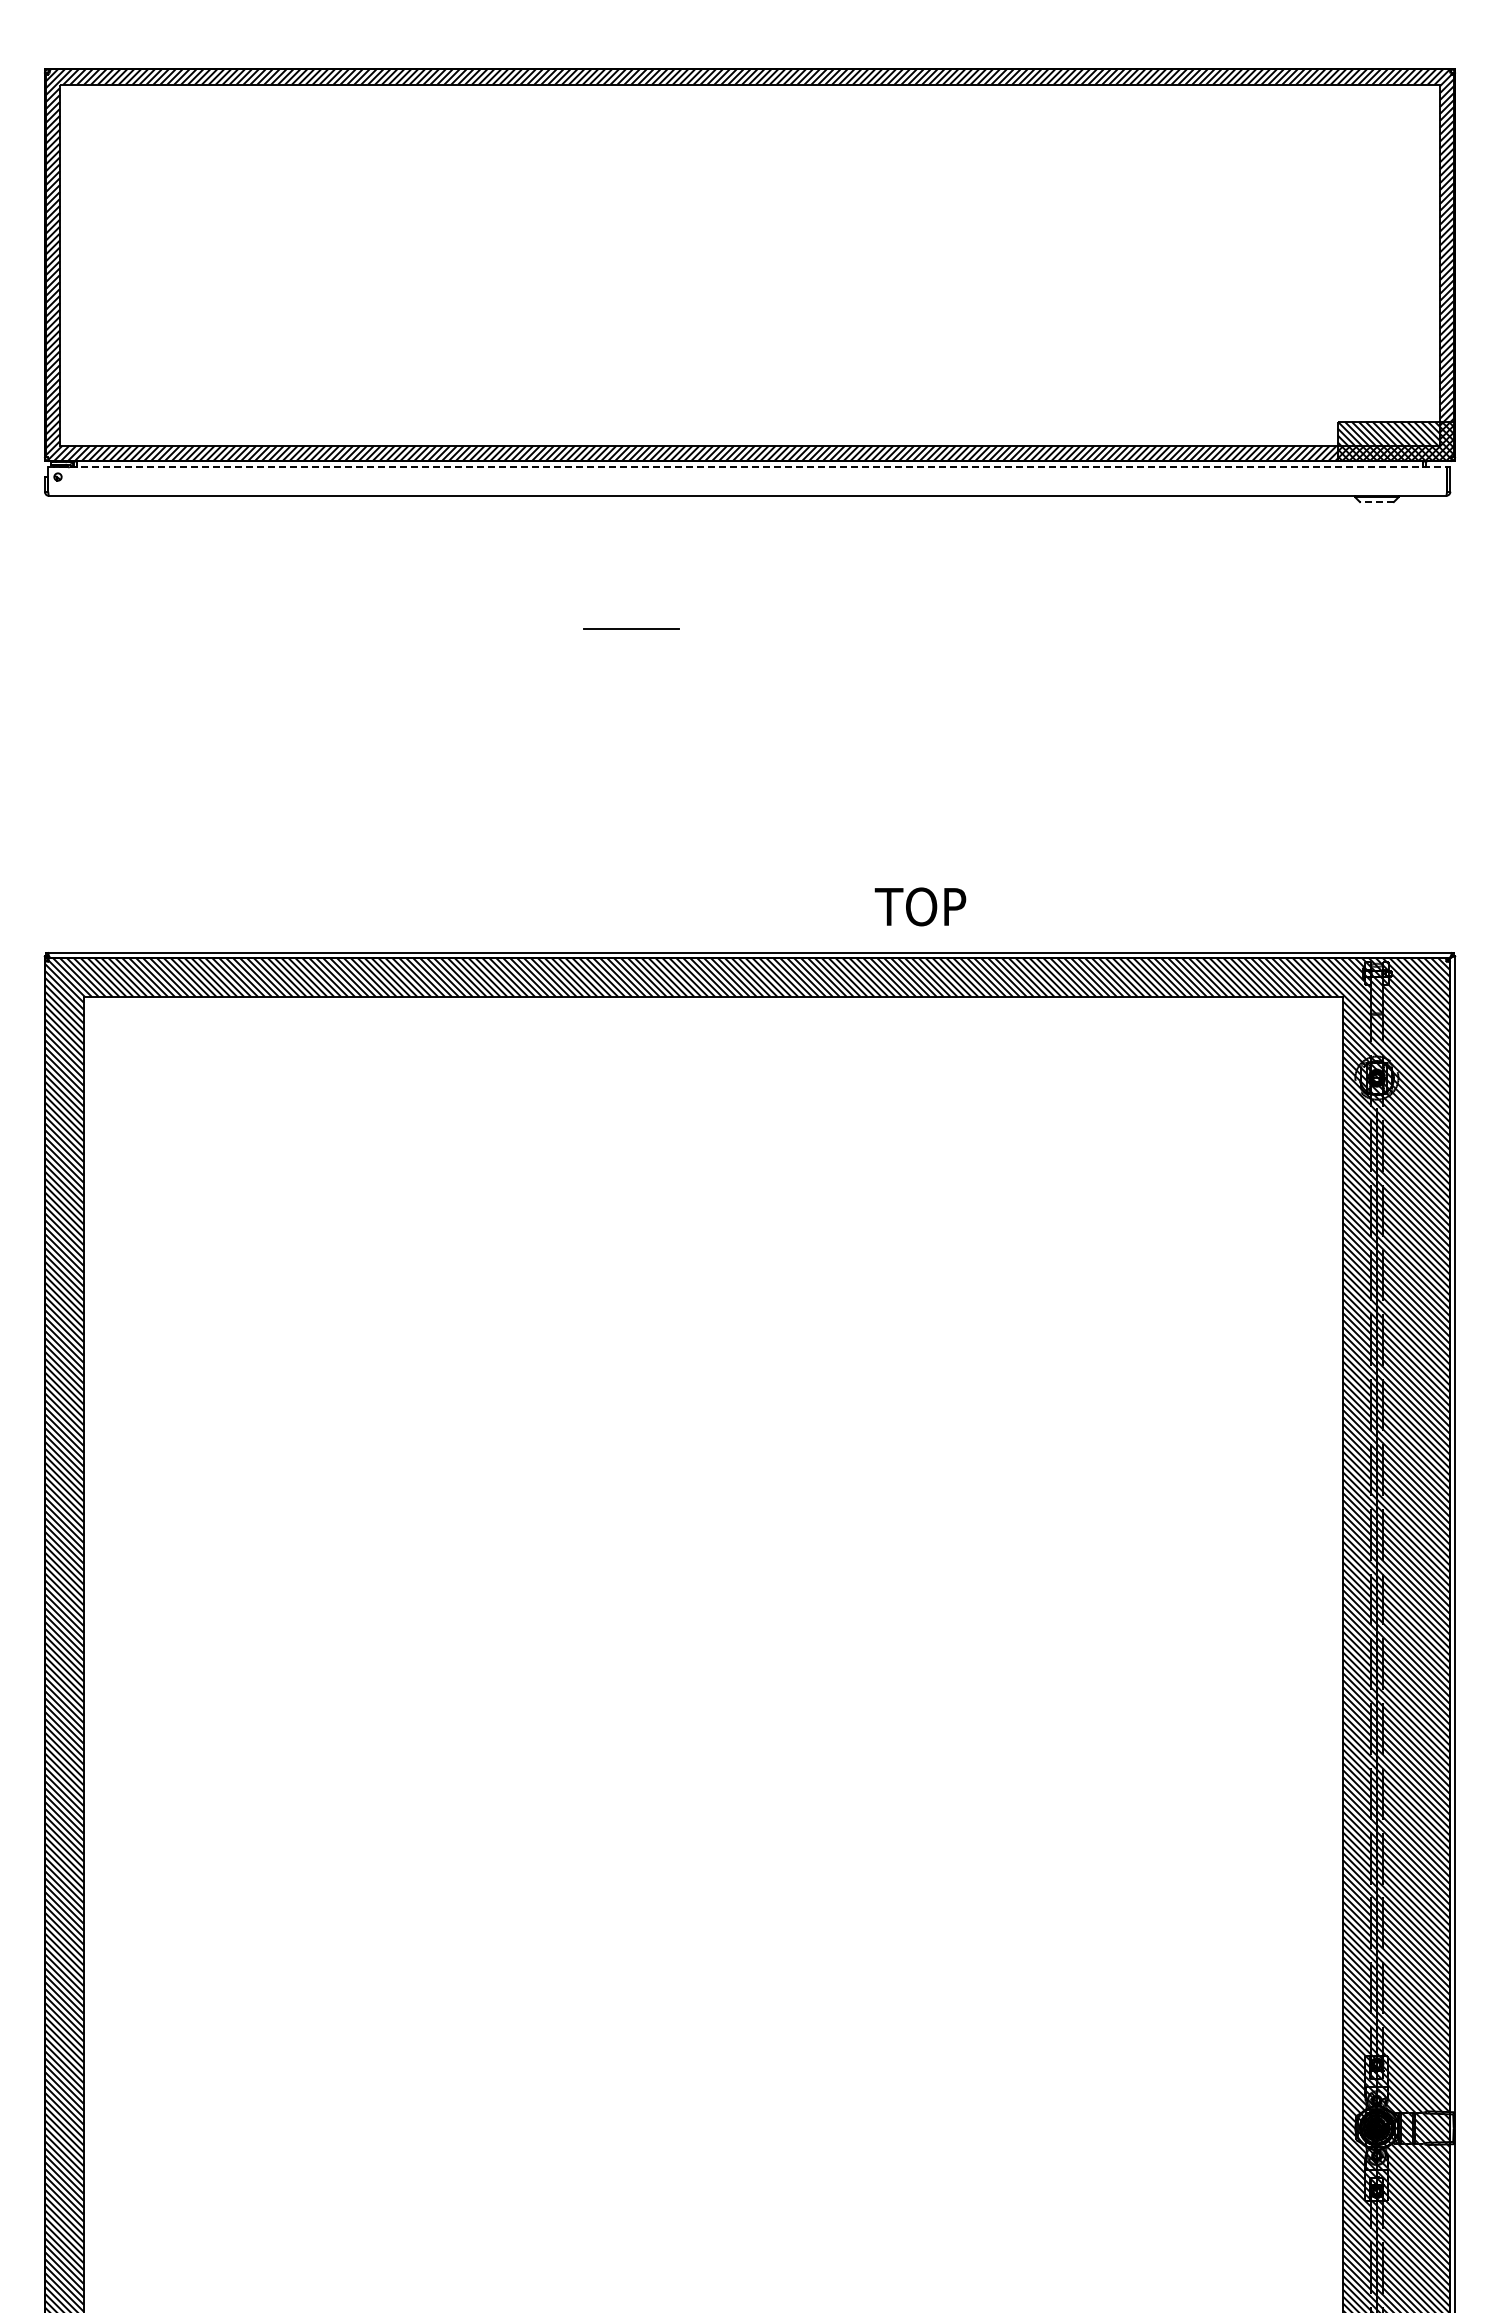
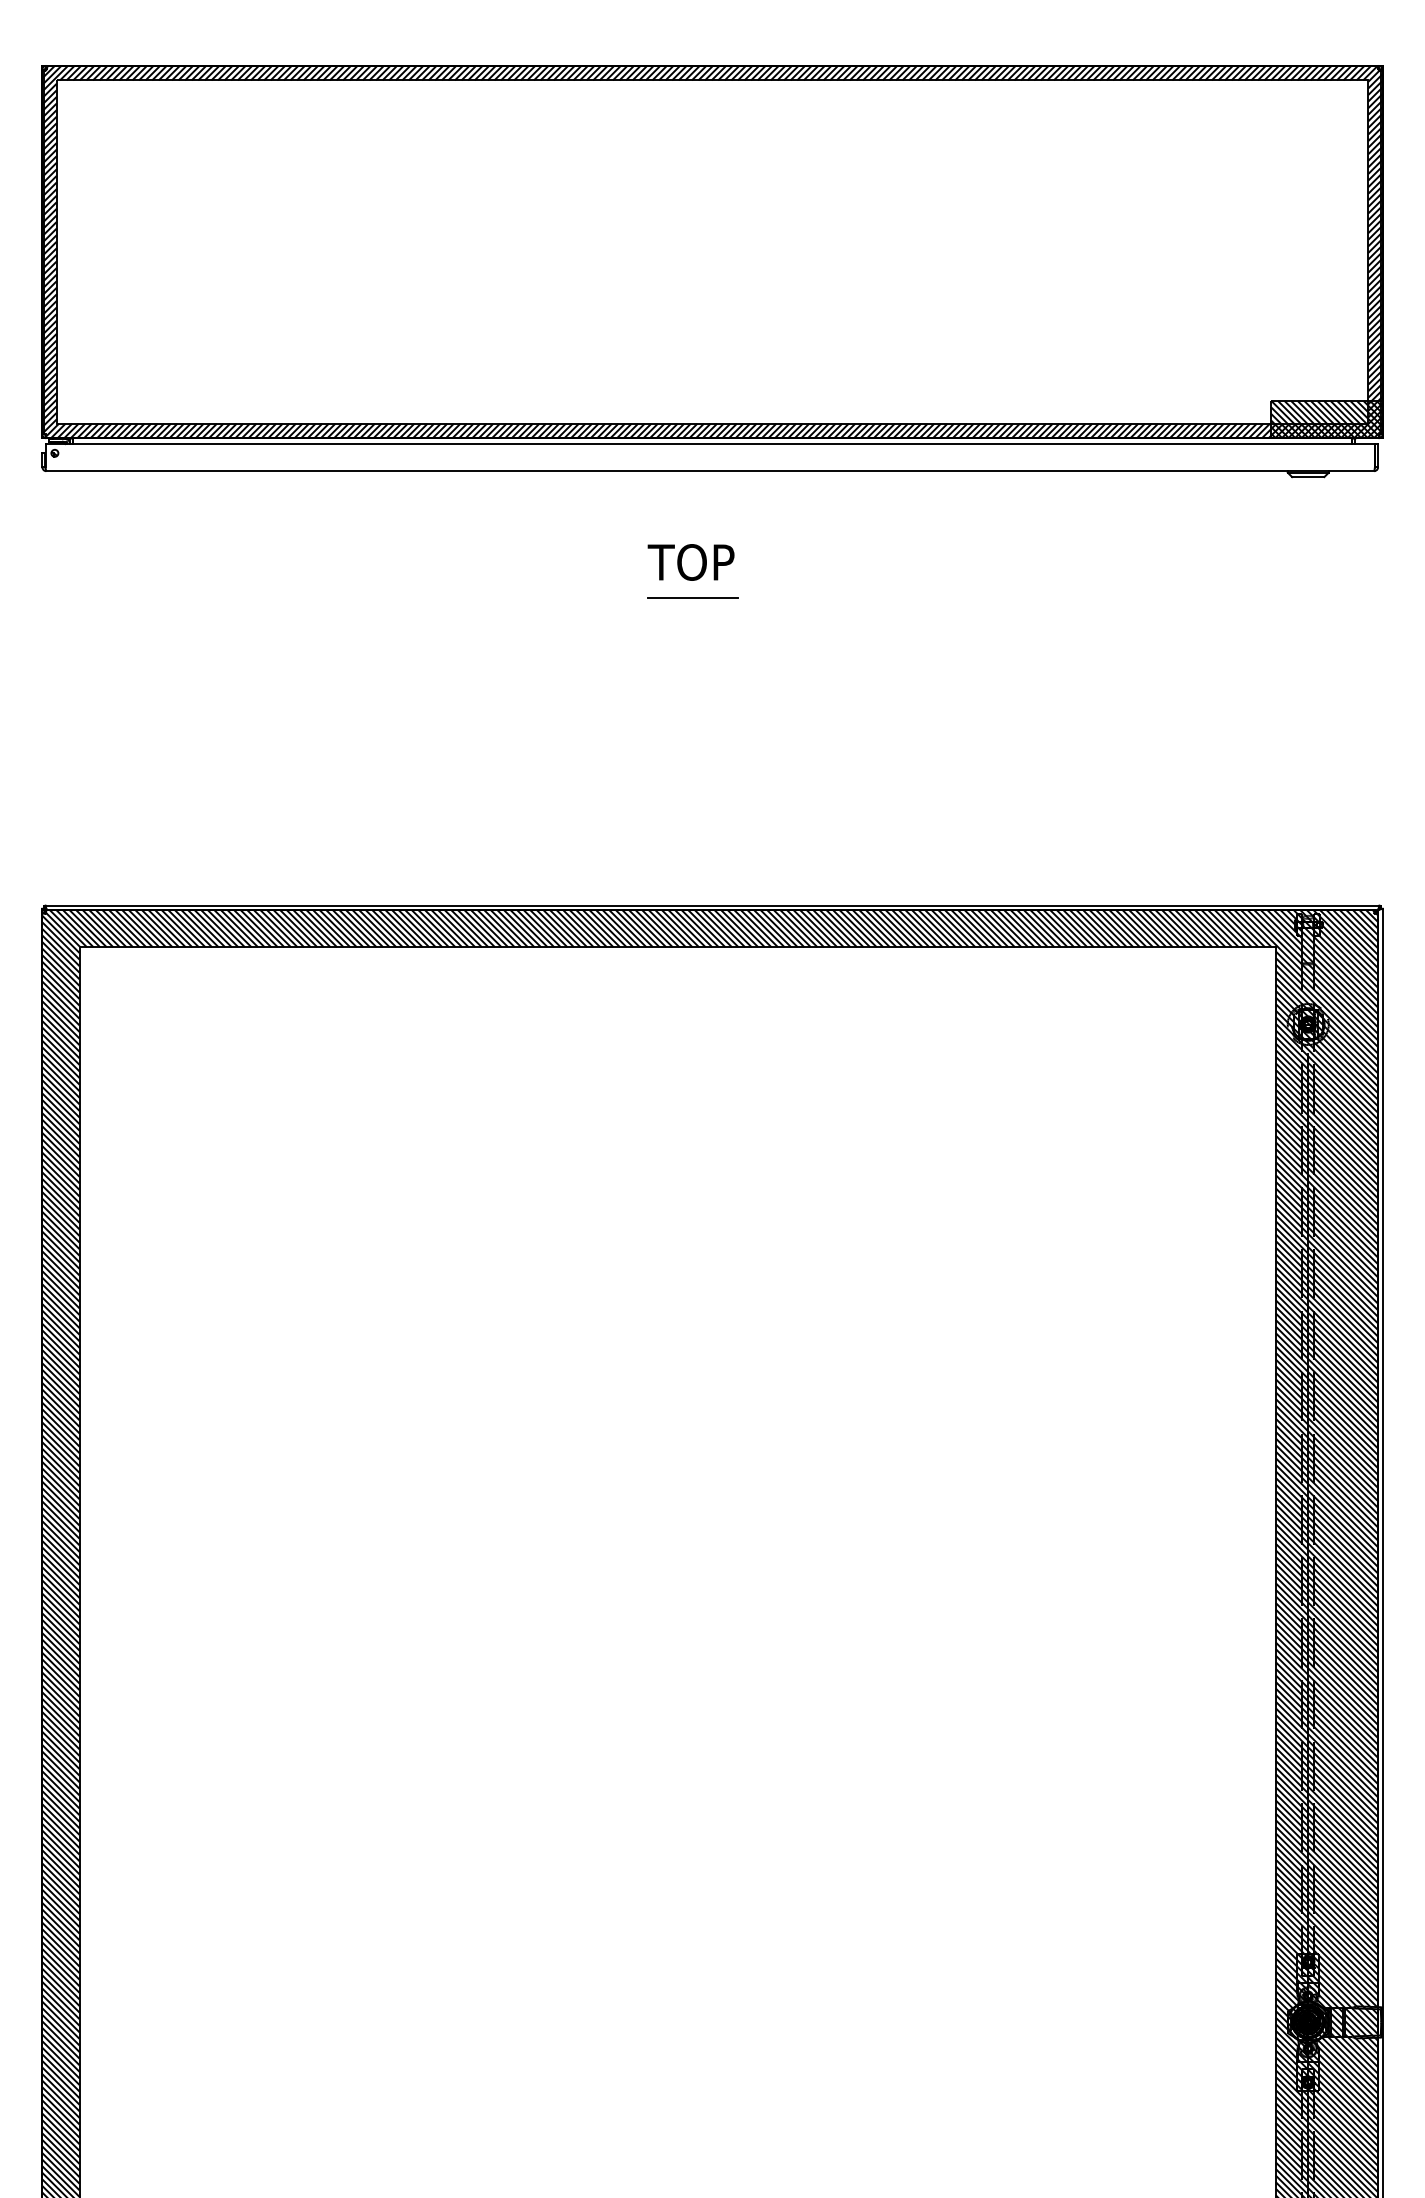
line: (748, 467) -> (711, 444), dashed -> solid
line: (1376, 502) -> (1307, 477), dashed -> solid
line: (631, 628) -> (693, 597), moved
text: (920, 906) -> (691, 562), moved

